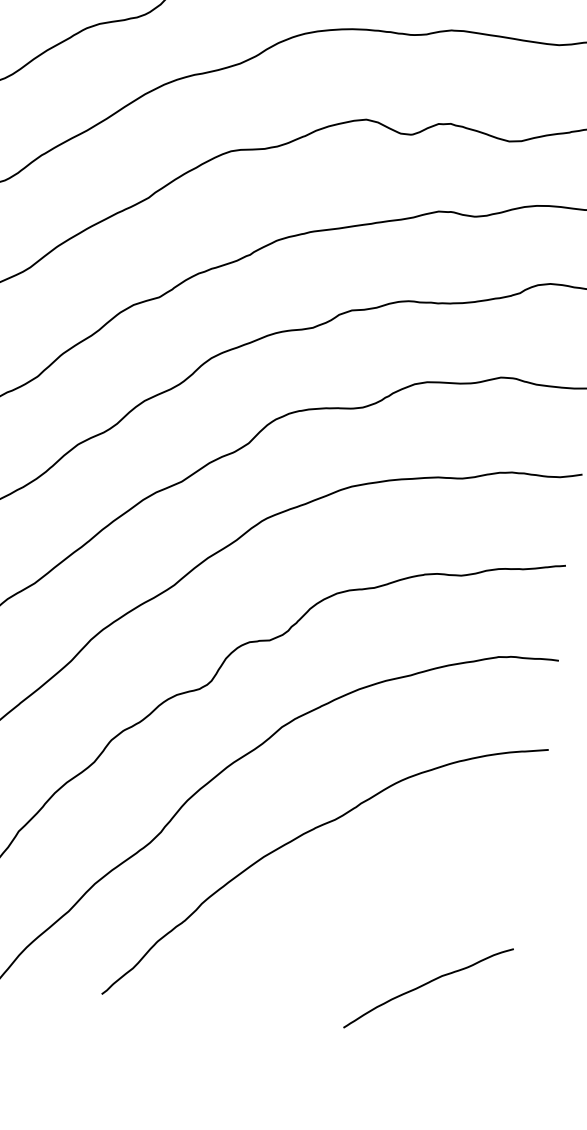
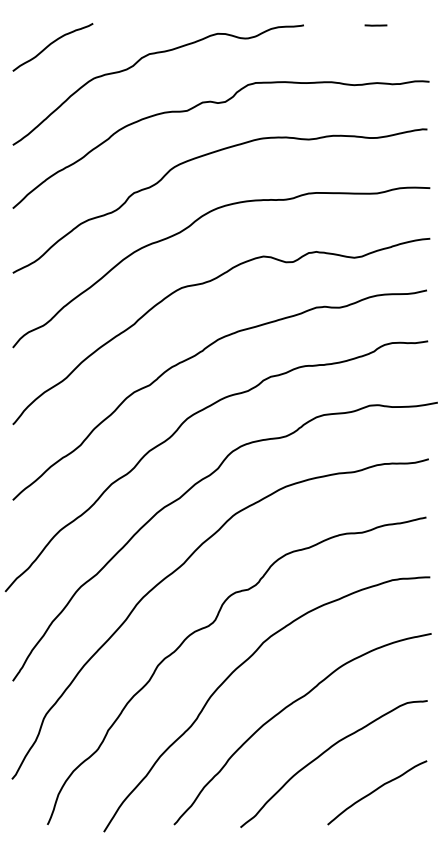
curve: (354, 914) -> (324, 753), added

